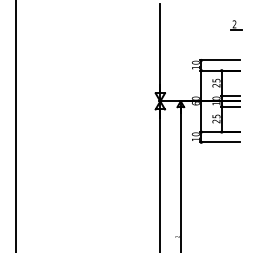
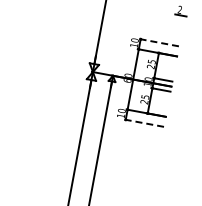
line: (220, 60) -> (159, 42), solid -> dashed
line: (220, 142) -> (144, 123), solid -> dashed

